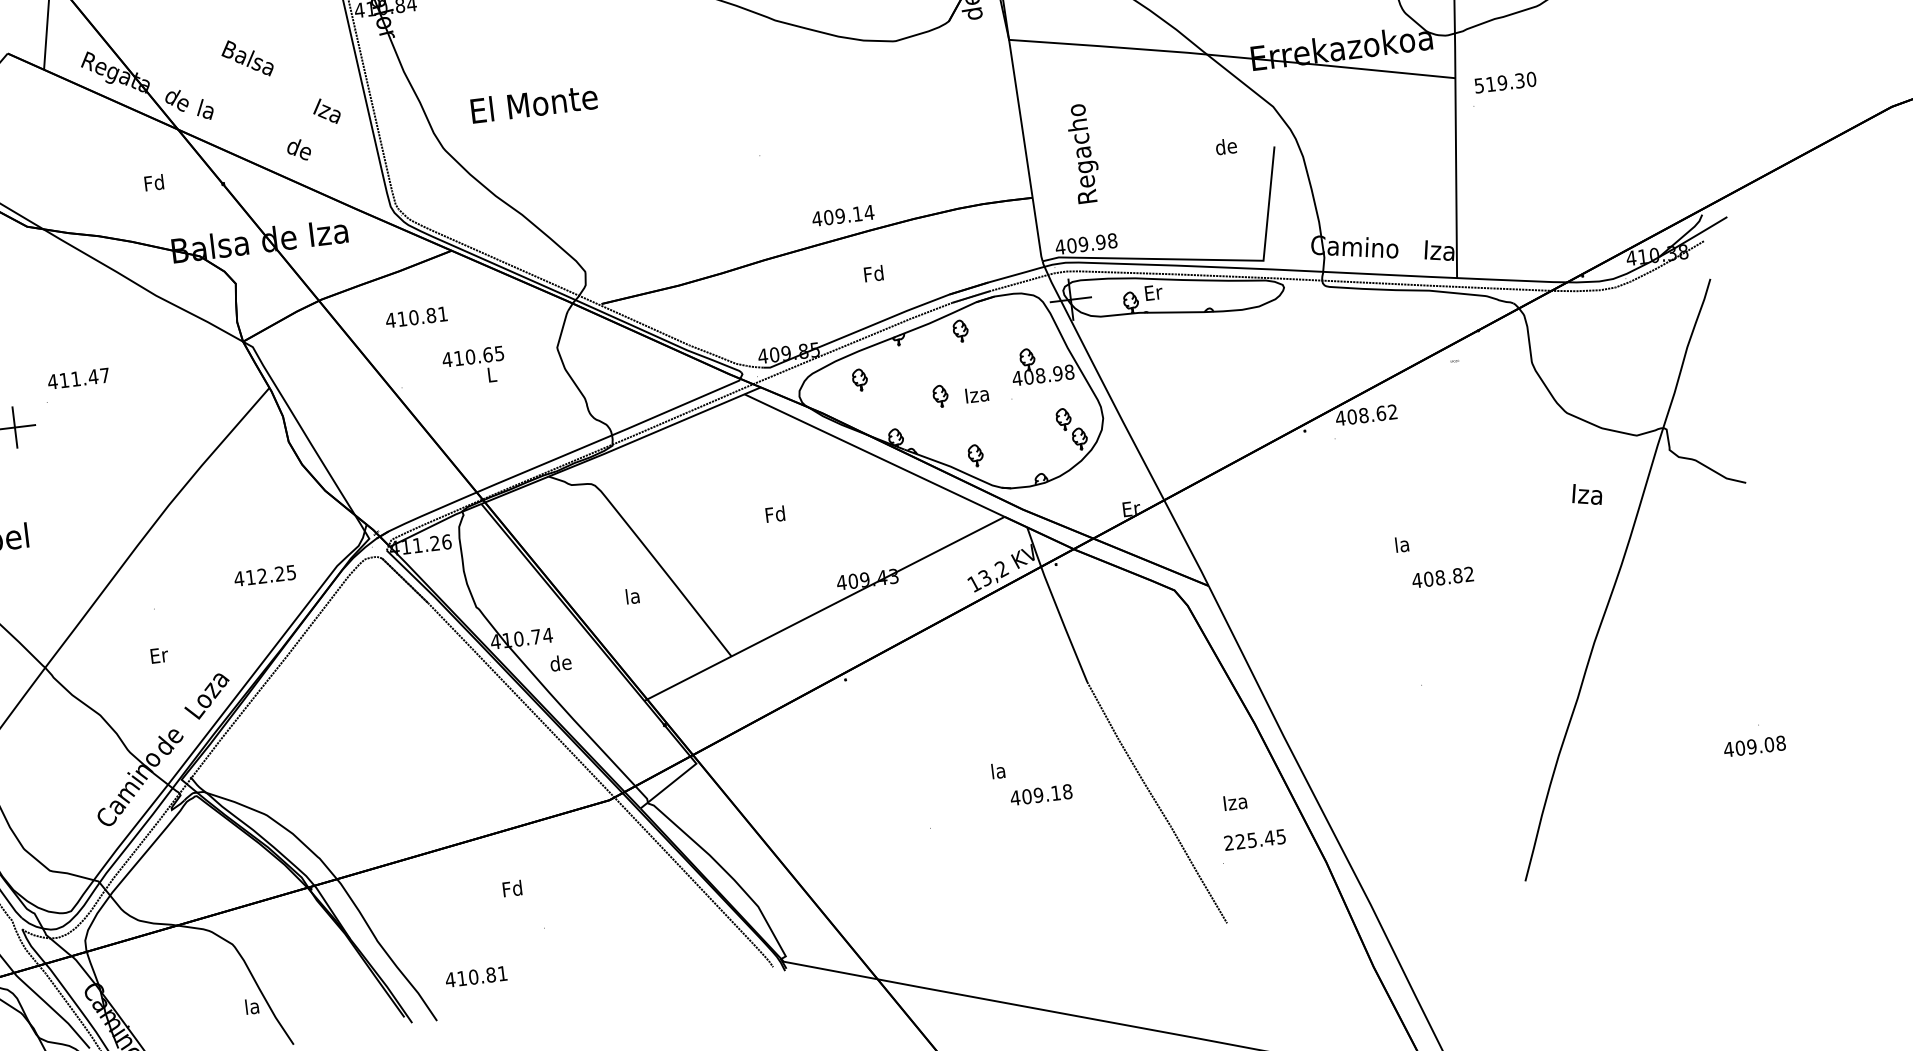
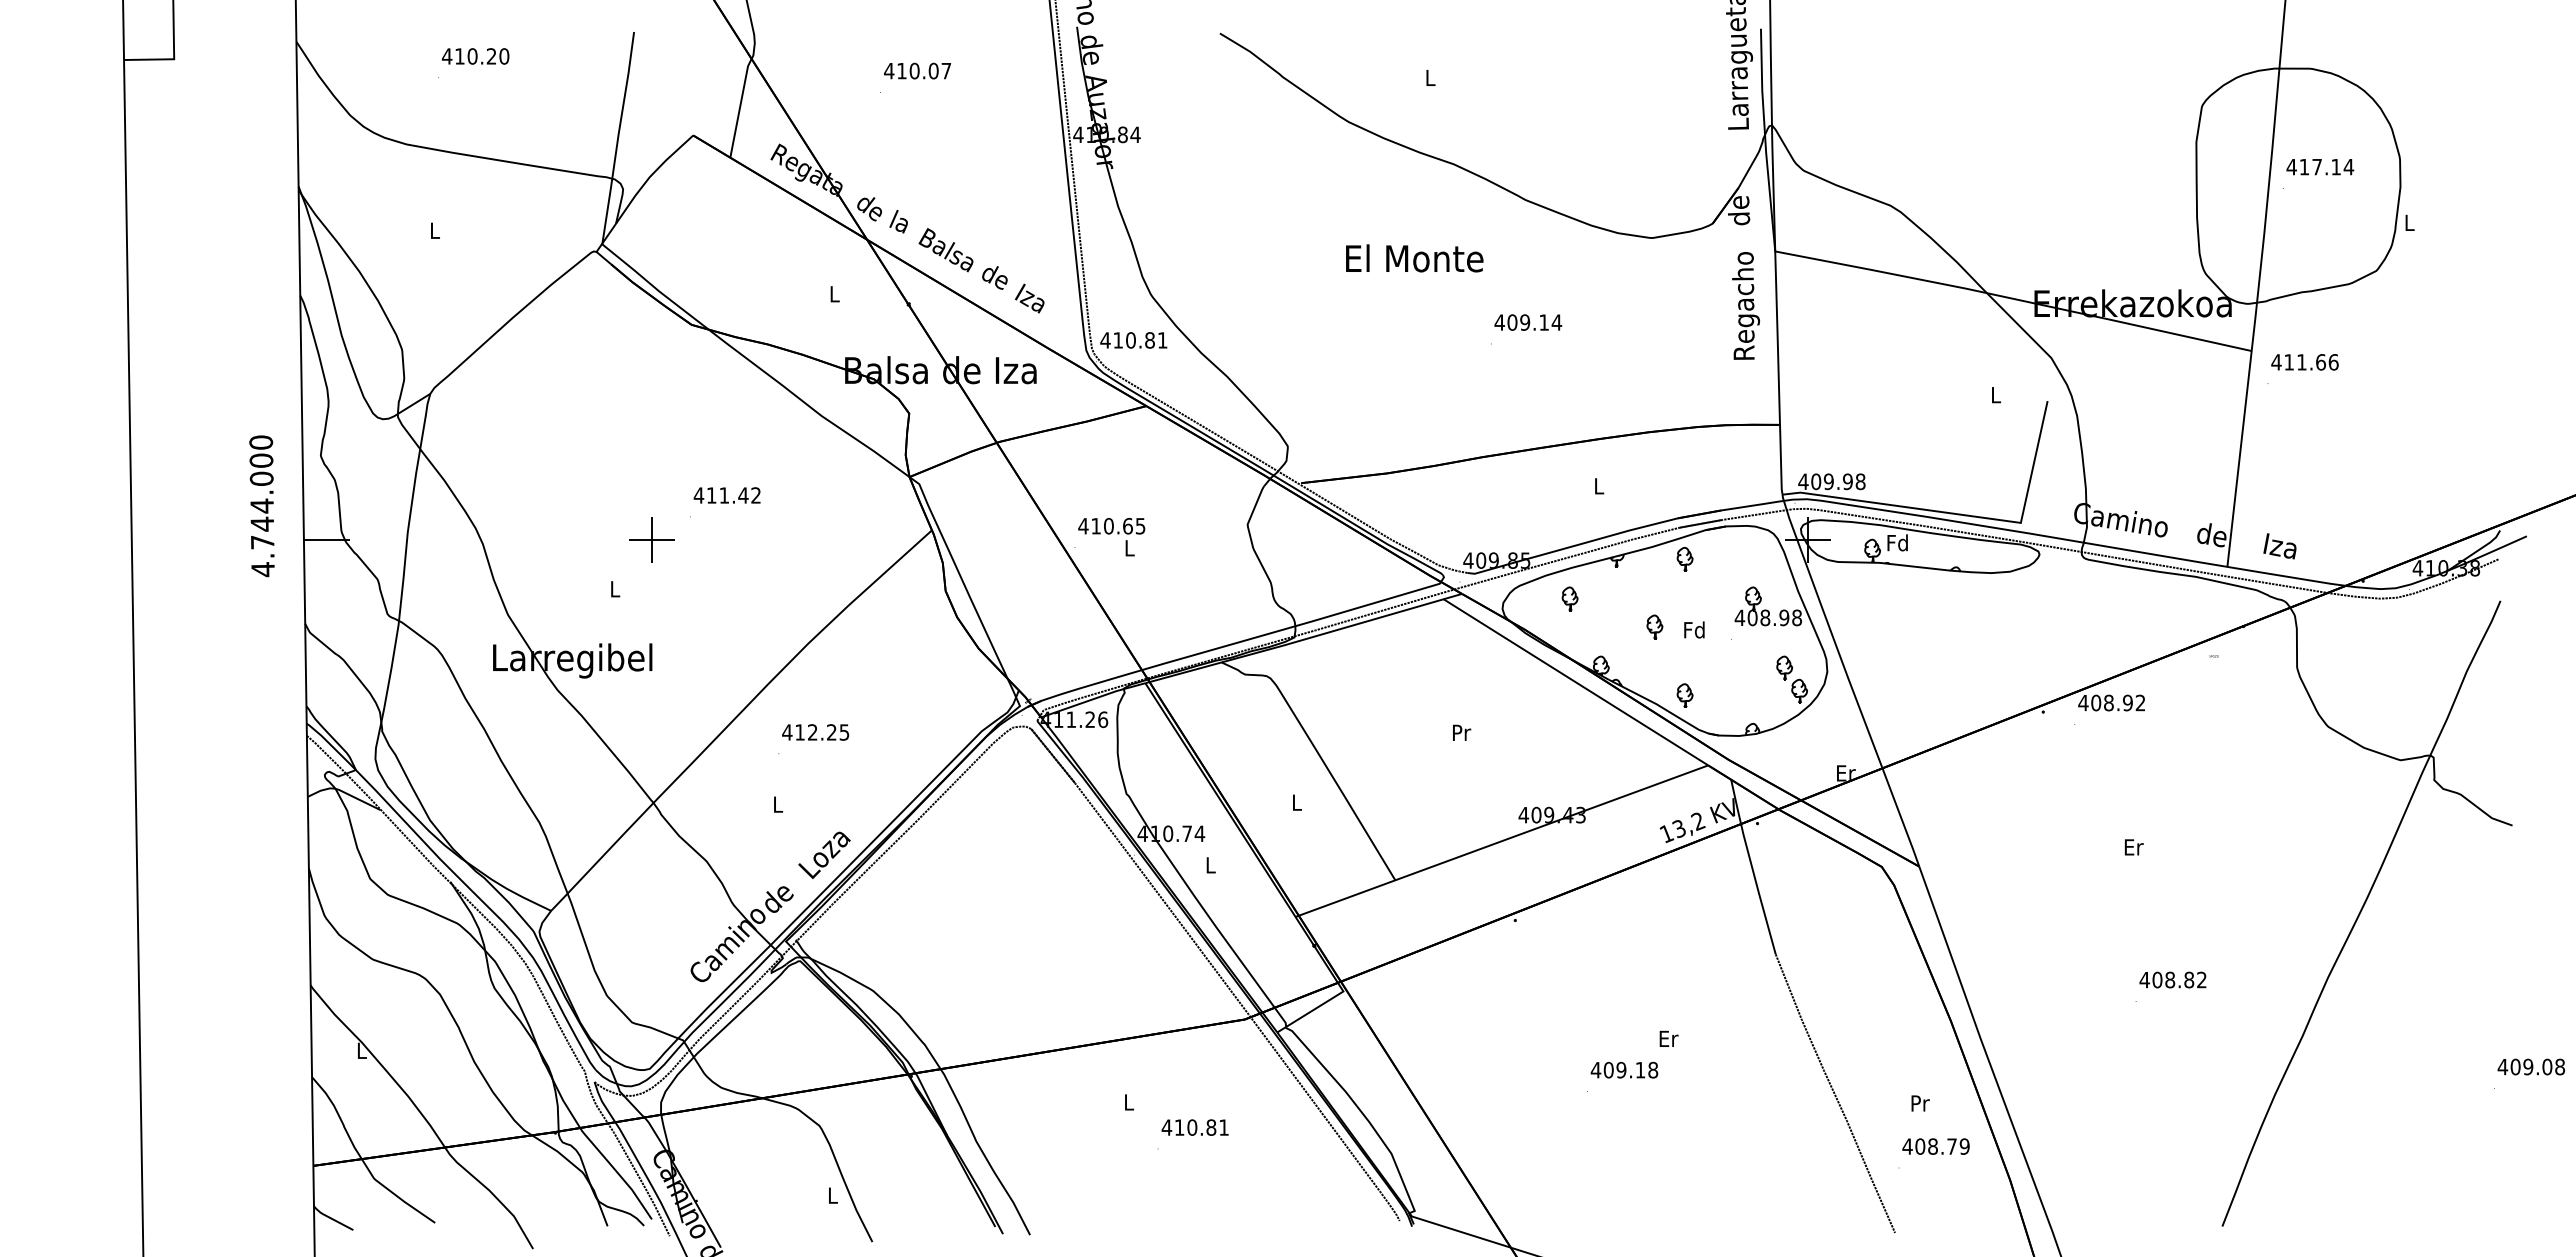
text: (246, 58) -> (945, 250), moved
text: (1504, 82) -> (2304, 362), 519.30 -> 411.66
text: (534, 103) -> (1414, 258), moved
text: (326, 111) -> (1029, 298), moved
text: (1226, 146) -> (1995, 394), de -> L
text: (1083, 153) -> (1745, 305), moved
text: (154, 182) -> (834, 293), Fd -> L
text: (843, 215) -> (1528, 322), moved
text: (1438, 250) -> (2211, 534), Iza -> de
text: (873, 273) -> (1598, 485), Fd -> L
text: (1152, 292) -> (1897, 542), Er -> Fd
text: (416, 317) -> (1133, 340), moved
text: (474, 367) -> (1111, 537), moved
text: (104, 375) -> (755, 495), 411.47 -> 411.42
text: (977, 394) -> (1694, 629), Iza -> Fd
text: (1380, 413) -> (2127, 702), 408.62 -> 408.92
text: (1586, 494) -> (2279, 546), moved
text: (775, 514) -> (1461, 732), Fd -> Pr
text: (1402, 543) -> (2133, 846), la -> Er
text: (264, 575) -> (815, 732), moved
text: (1442, 577) -> (2172, 979), moved
text: (632, 596) -> (1296, 802), la -> L
text: (159, 655) -> (778, 804), Er -> L
text: (560, 662) -> (1210, 864), de -> L
text: (1753, 746) -> (2530, 1066), moved
text: (998, 770) -> (1668, 1038), la -> Er
text: (1041, 794) -> (1624, 1069), moved
text: (1235, 802) -> (1919, 1103), Iza -> Pr
text: (1254, 839) -> (1935, 1146), 225.45 -> 408.79
text: (512, 888) -> (1128, 1101), Fd -> L
text: (475, 976) -> (1194, 1127), moved
text: (252, 1006) -> (832, 1195), la -> L

